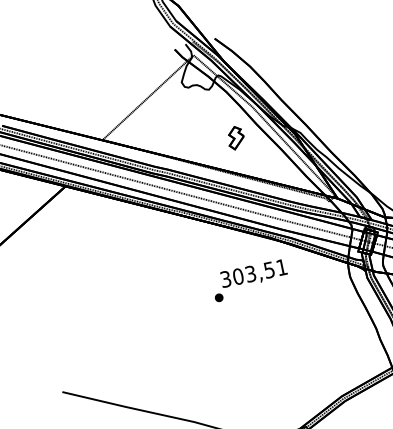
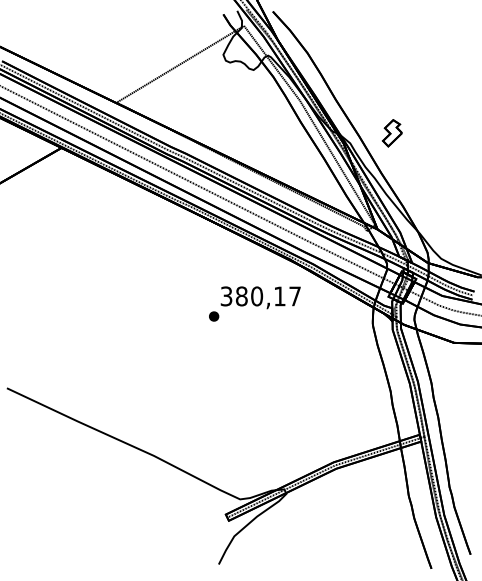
part: (235, 138) -> (391, 133), moved
text: (259, 272) -> (267, 296), 303,51 -> 380,17

